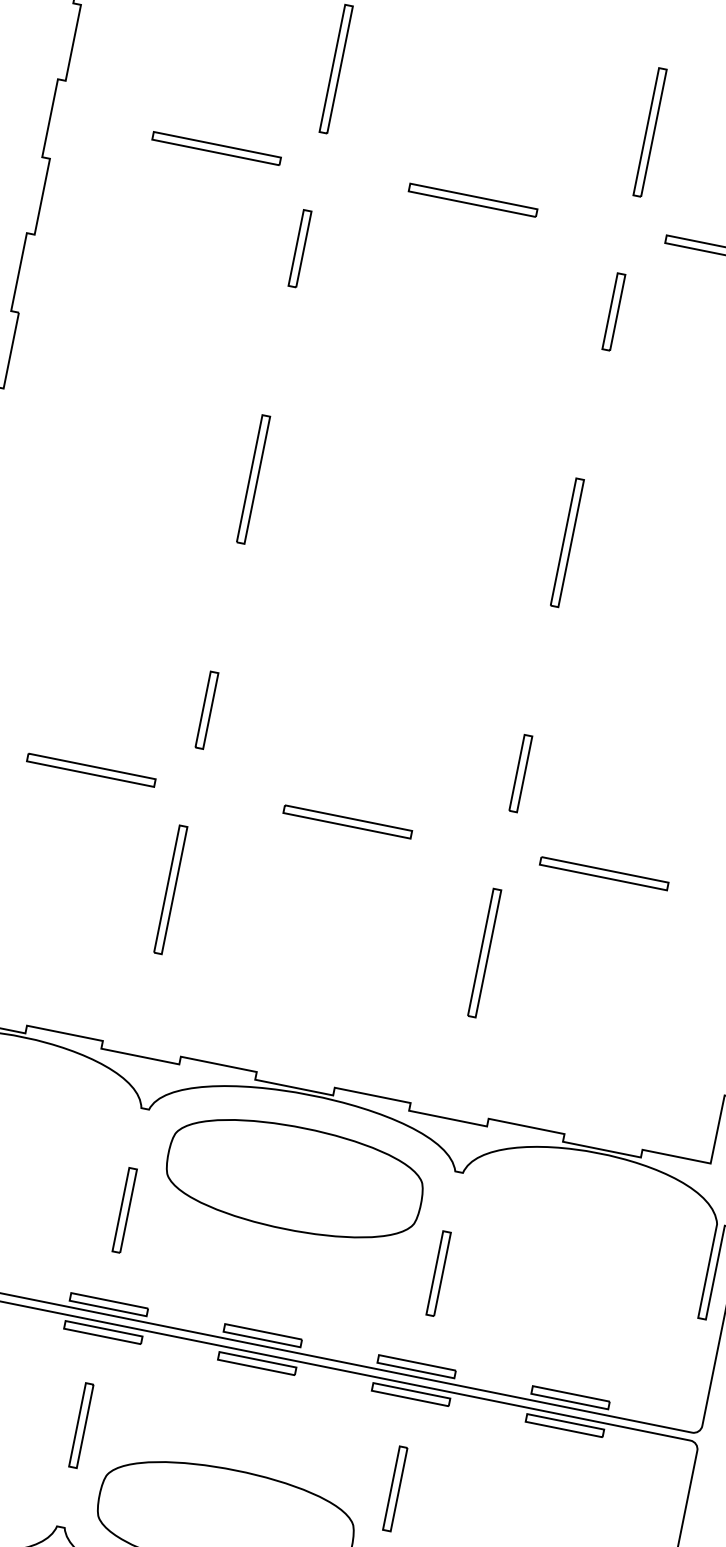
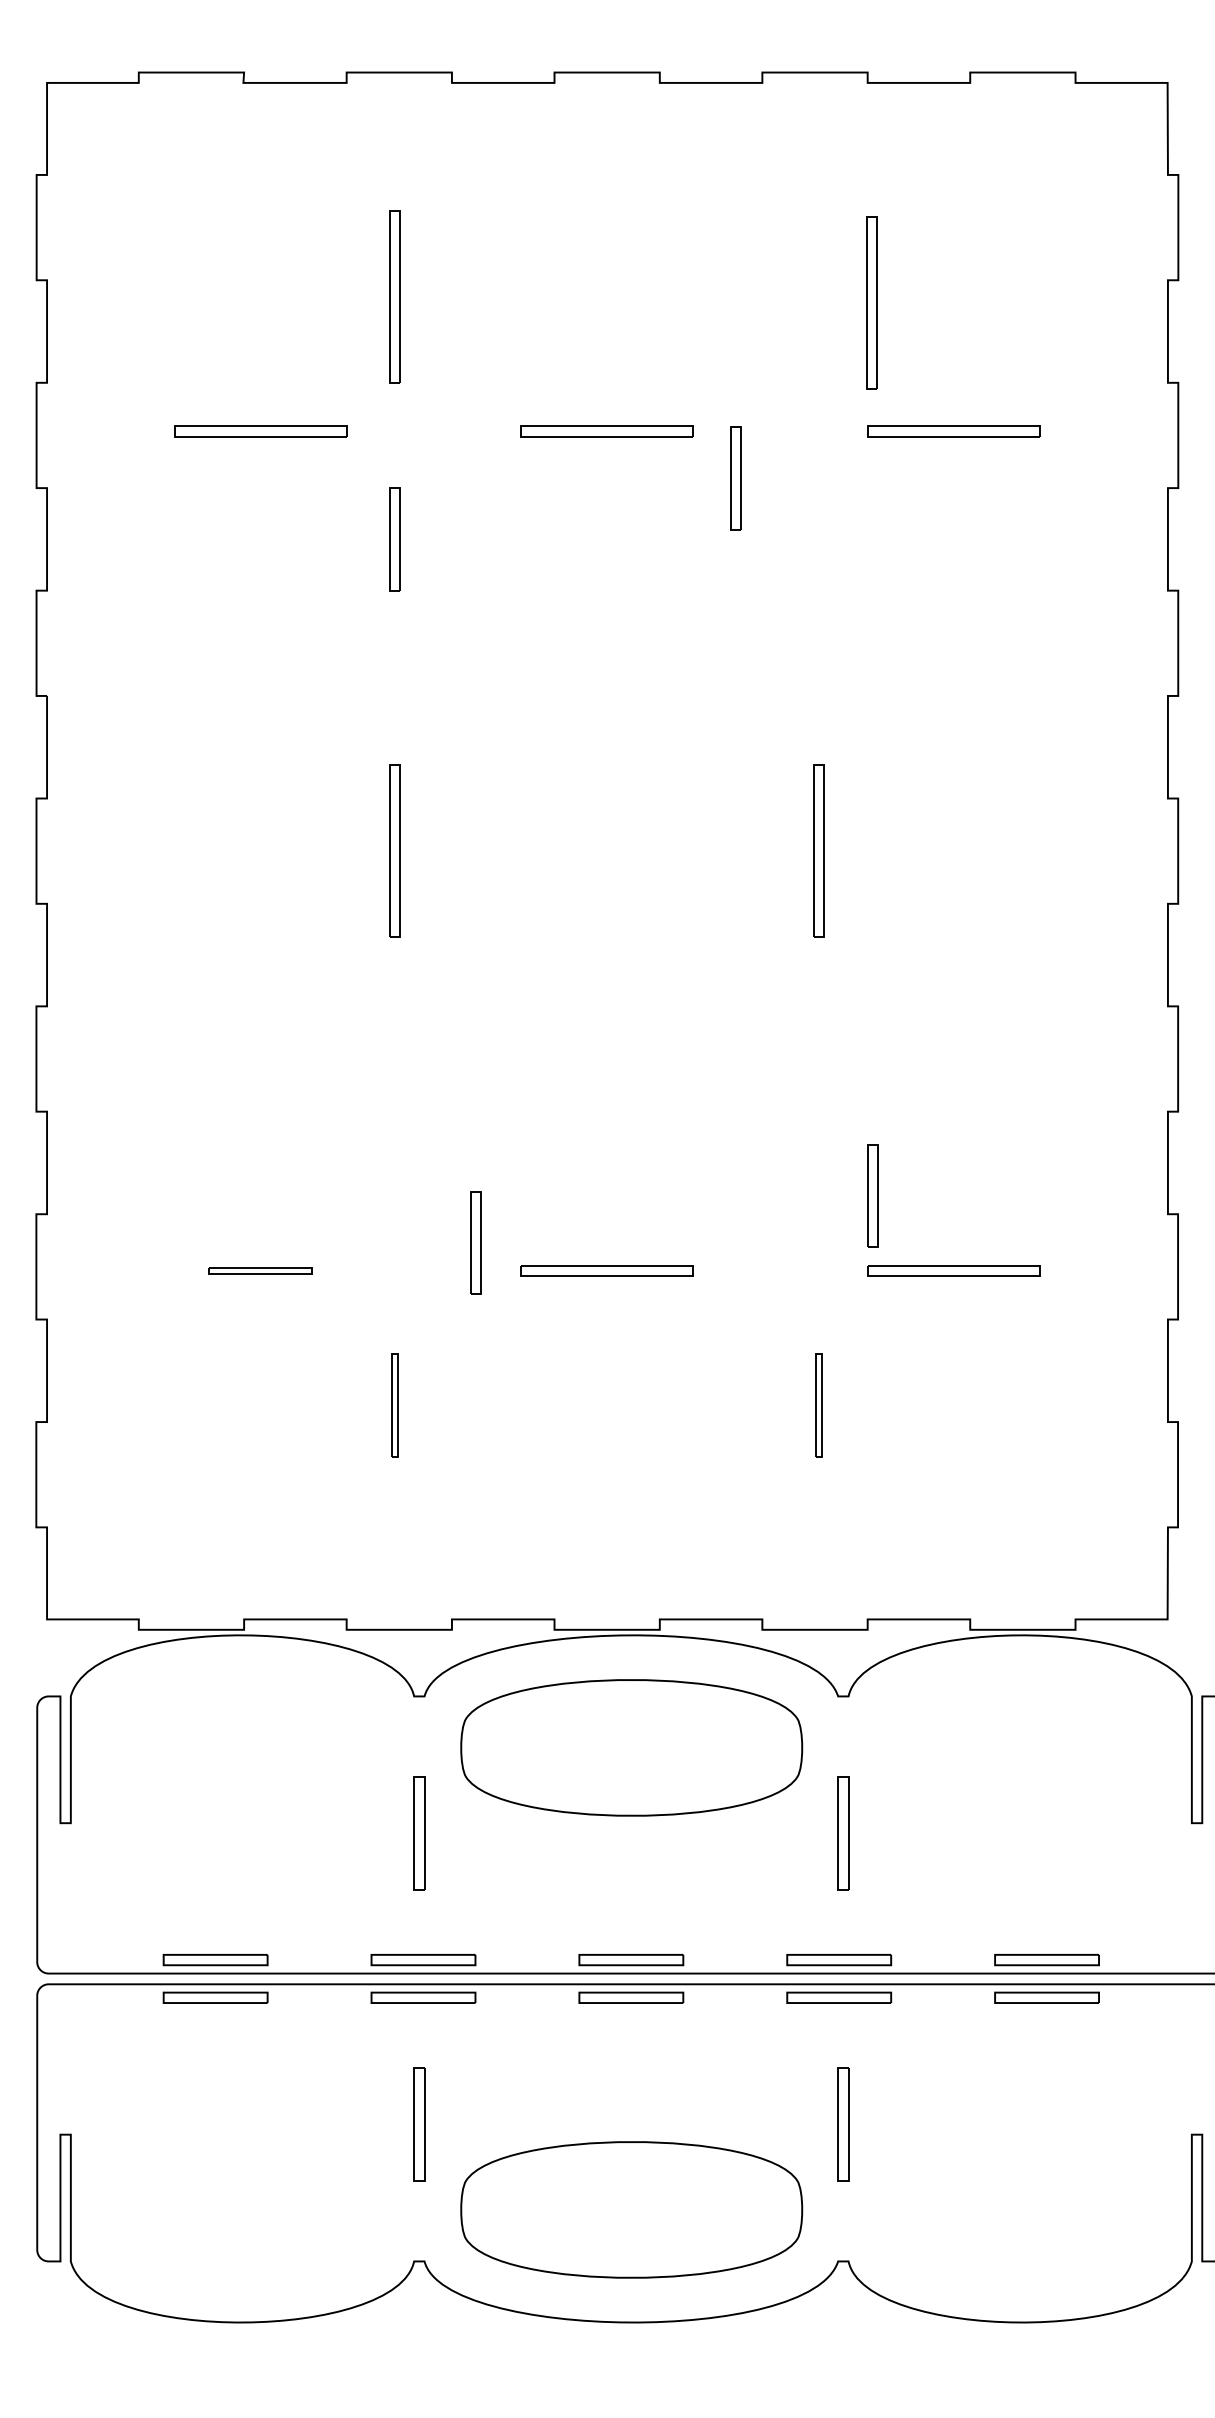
part: (649, 132) -> (871, 302), moved
part: (613, 311) -> (735, 478), moved
part: (206, 709) -> (475, 1242), moved
part: (91, 769) -> (260, 1270), size x0.6
part: (520, 773) -> (872, 1195), moved
part: (170, 889) -> (394, 1405), size x0.6
part: (484, 953) -> (818, 1405), size x0.6

